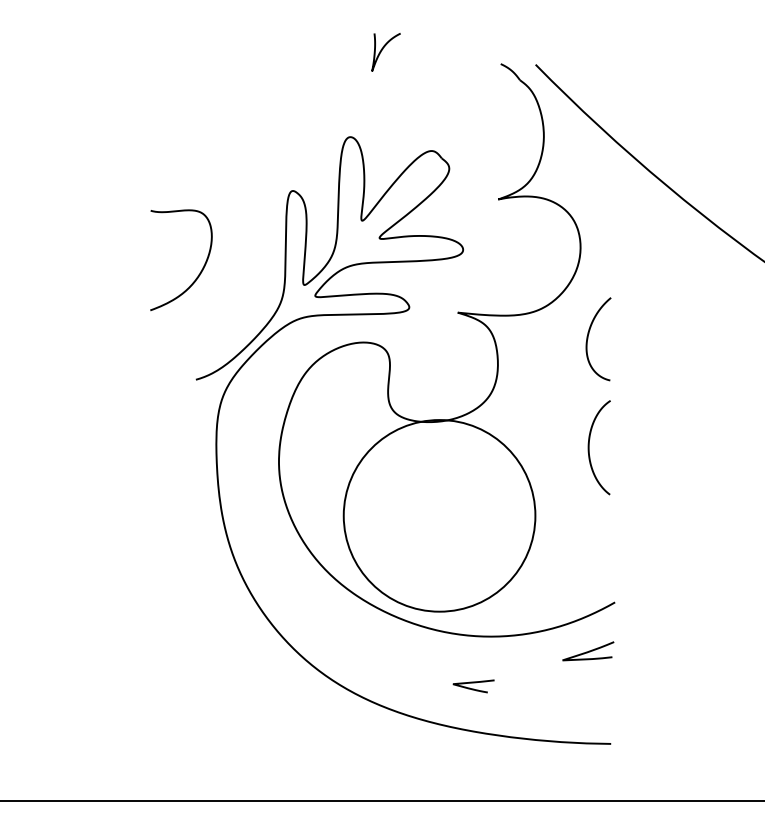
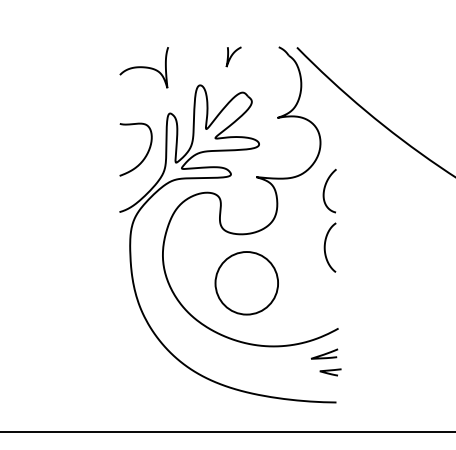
curve: (383, 51) -> (232, 56), moved
curve: (241, 102) -> (143, 67), added
curve: (197, 273) -> (144, 156), moved
circle: (438, 516) -> (246, 283), size x0.62
curve: (473, 684) -> (330, 371), moved

